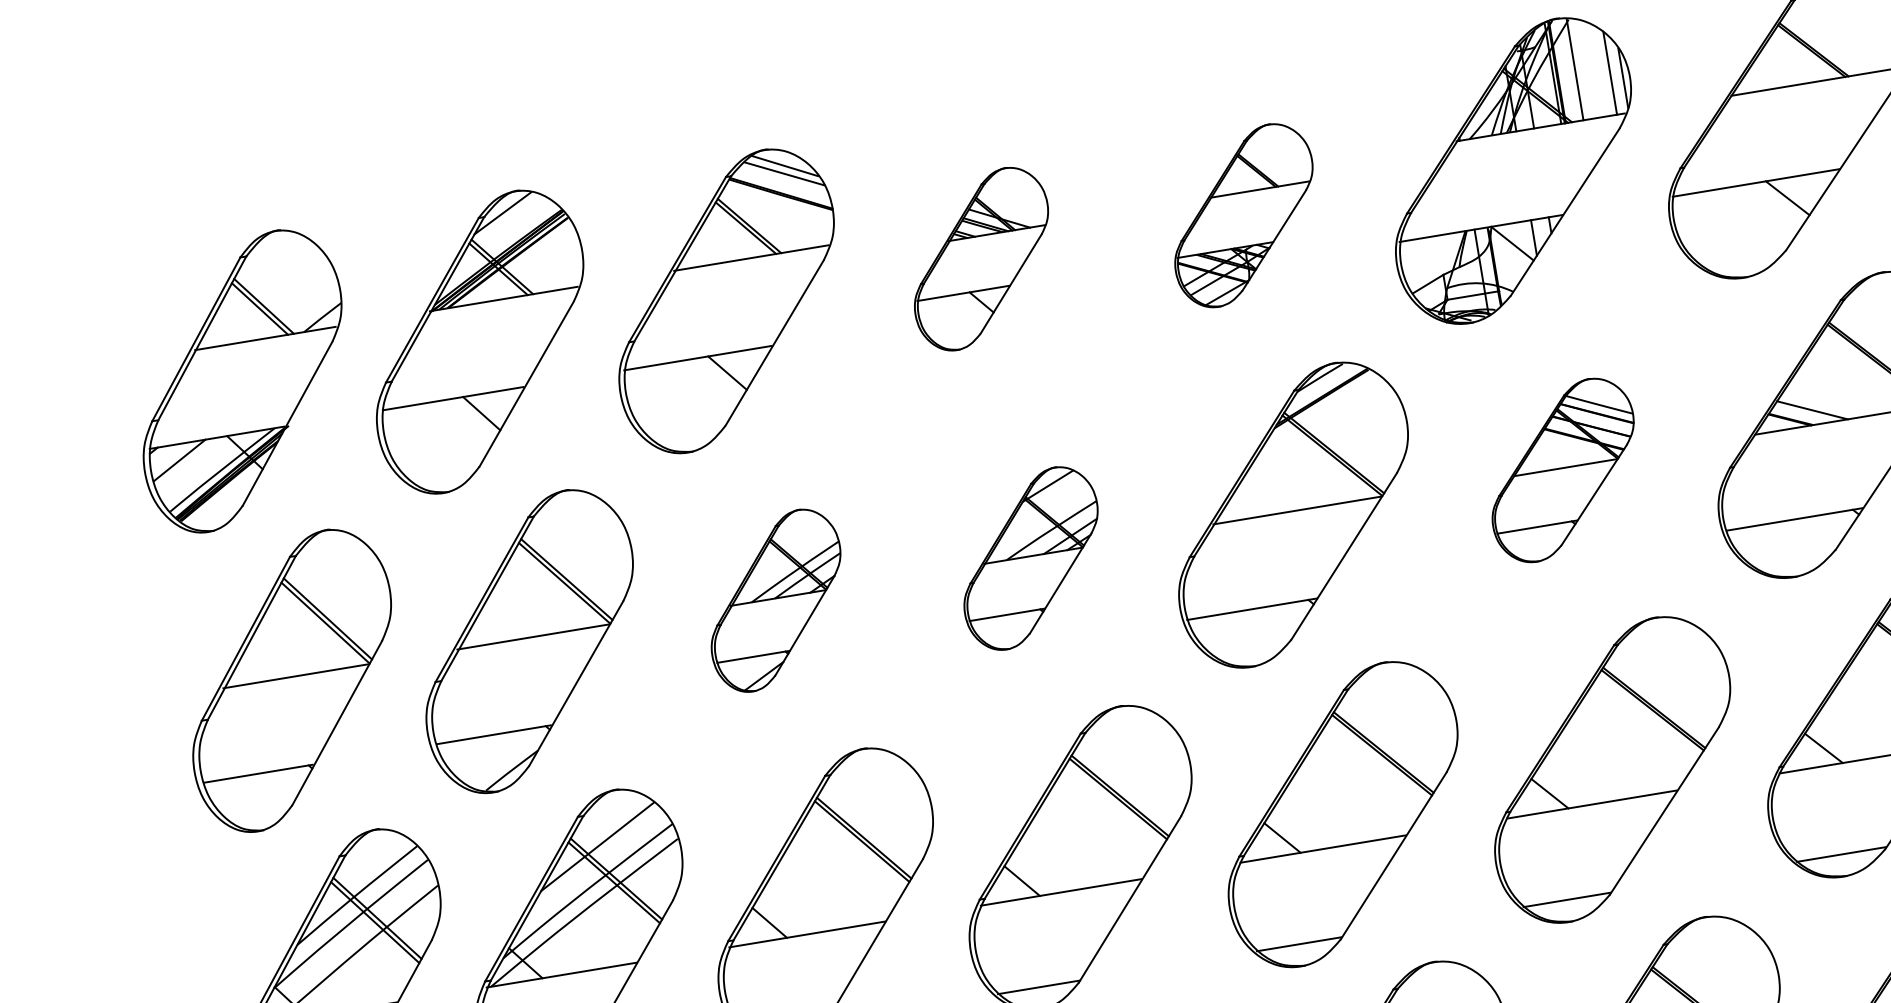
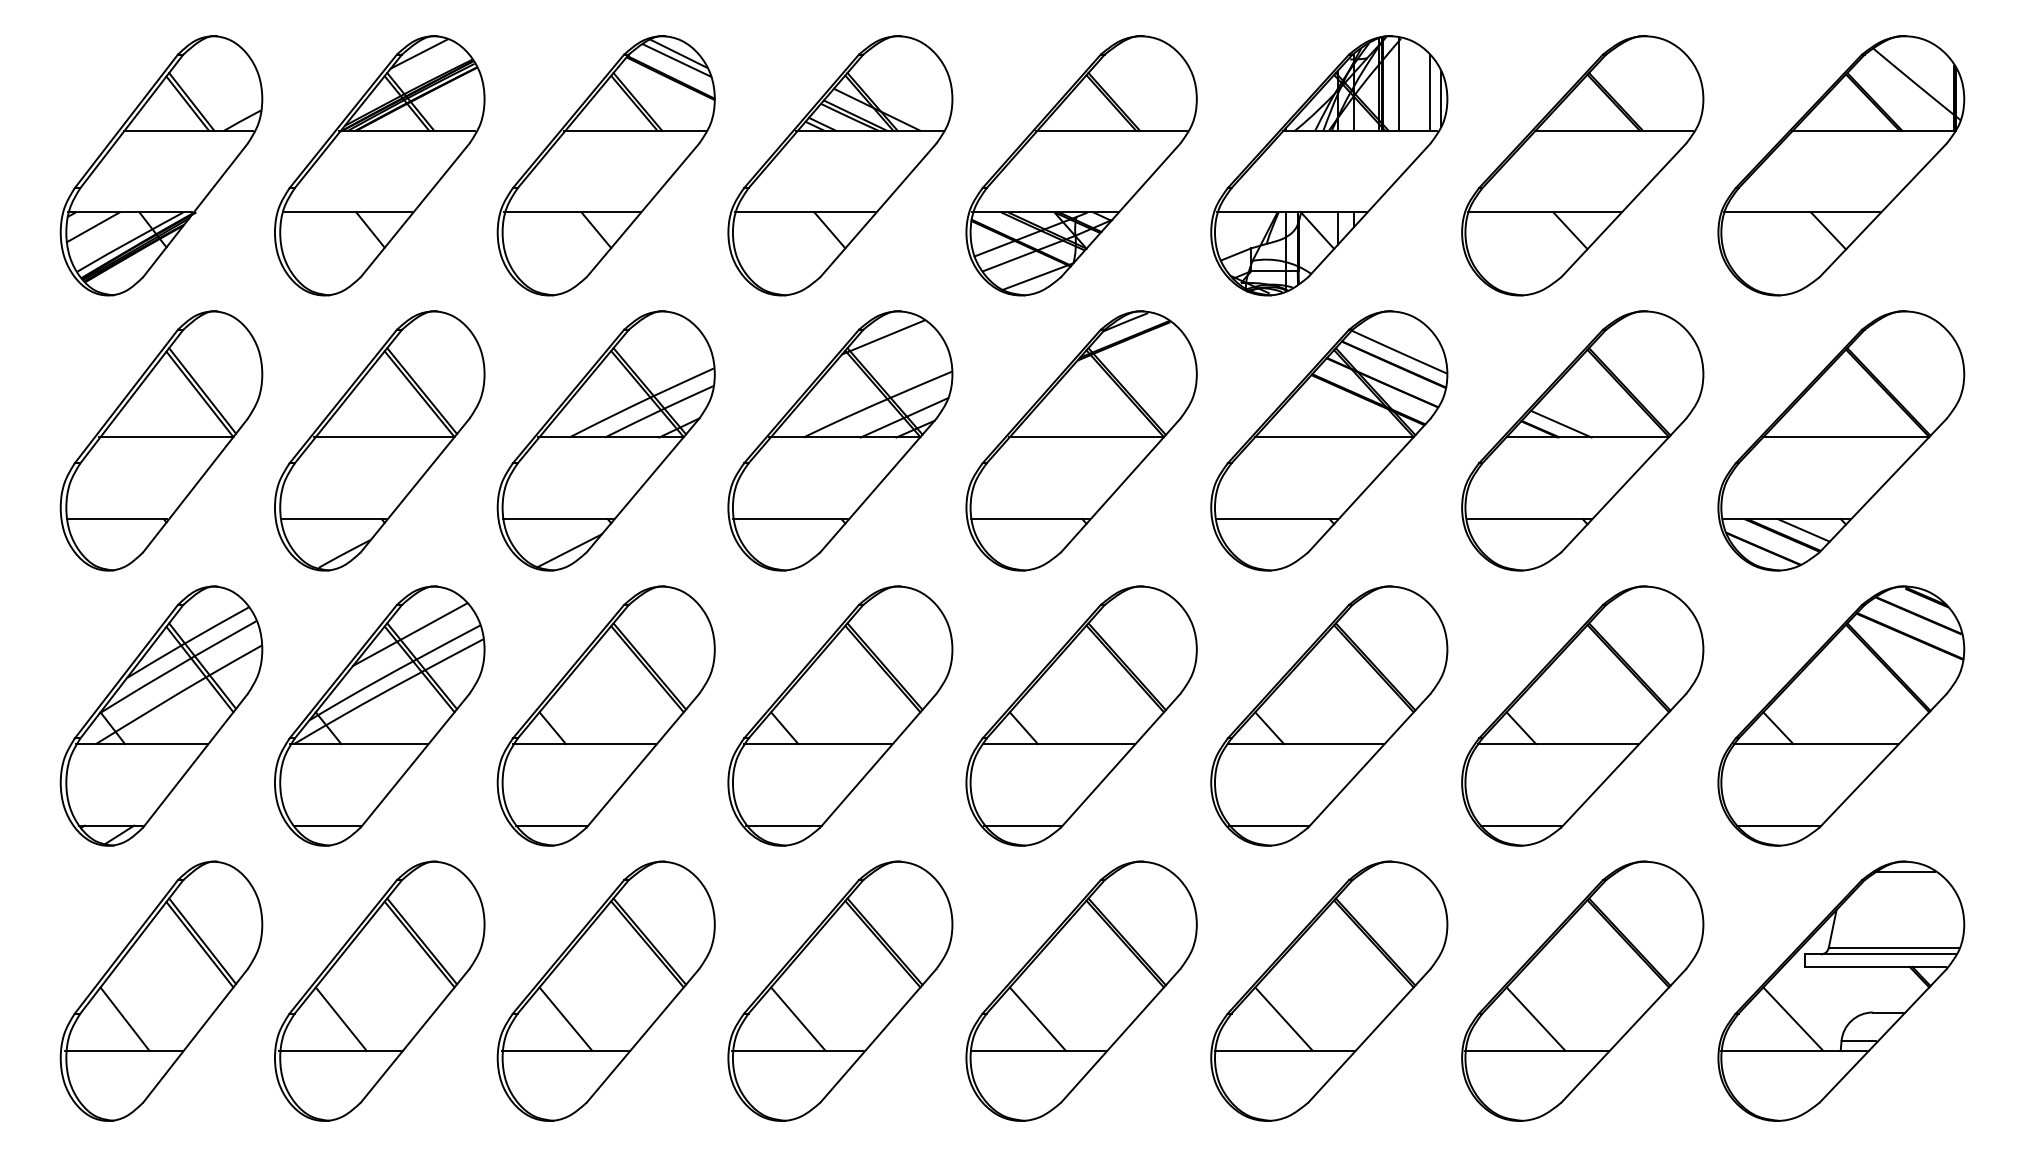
part: (1243, 215) -> (1081, 165), size x1.67
part: (981, 258) -> (840, 165), size x1.67
part: (1563, 469) -> (1329, 440), size x1.67
part: (1031, 557) -> (840, 440), size x1.67
part: (775, 600) -> (605, 440), size x1.67

